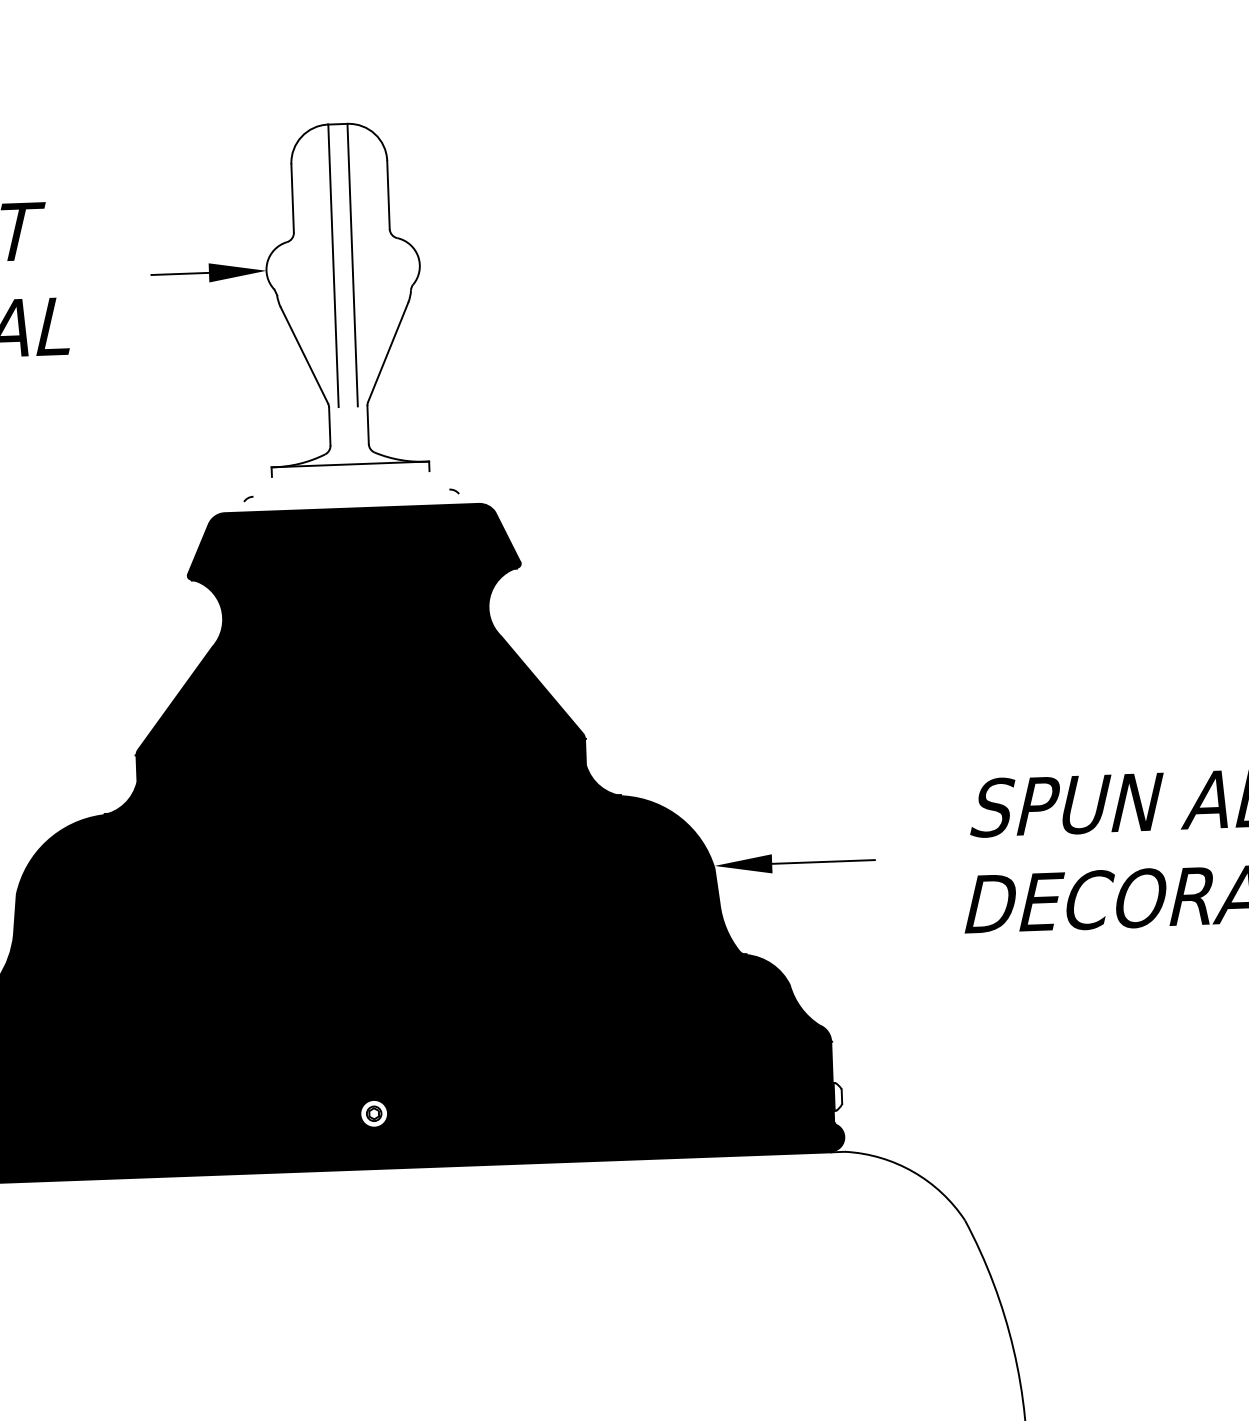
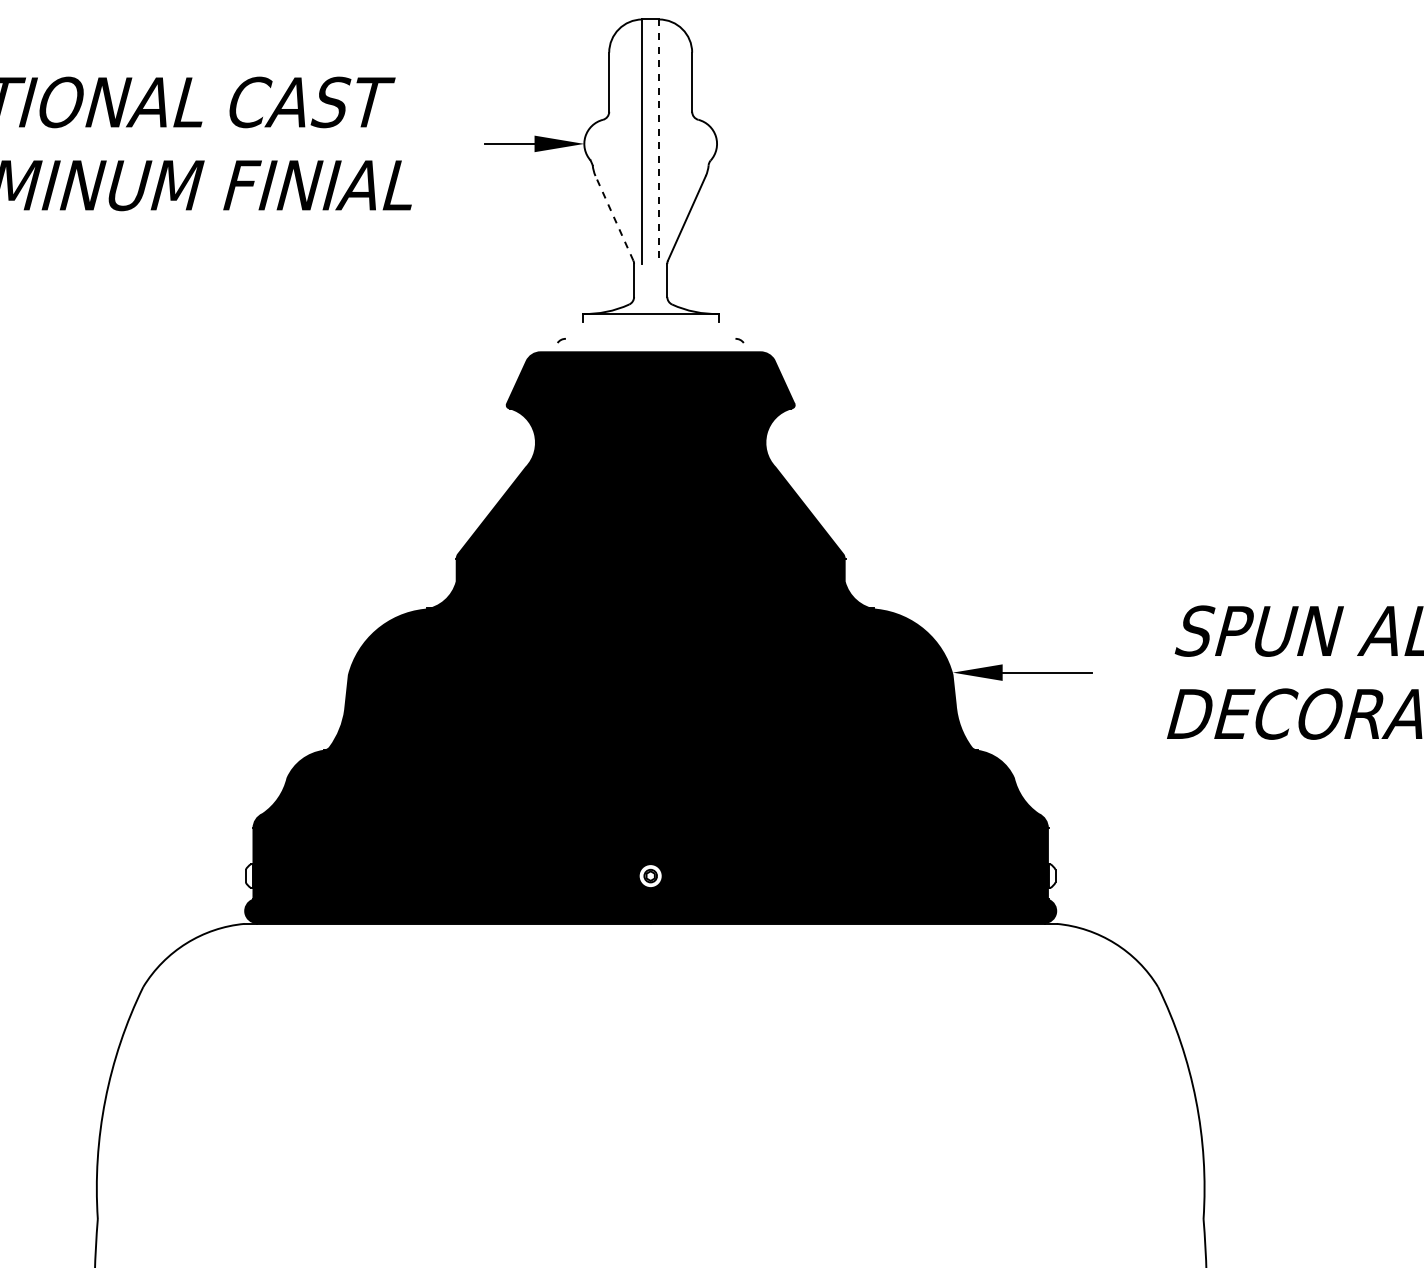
line: (352, 266) -> (658, 142), solid -> dashed
line: (304, 354) -> (614, 217), solid -> dashed

